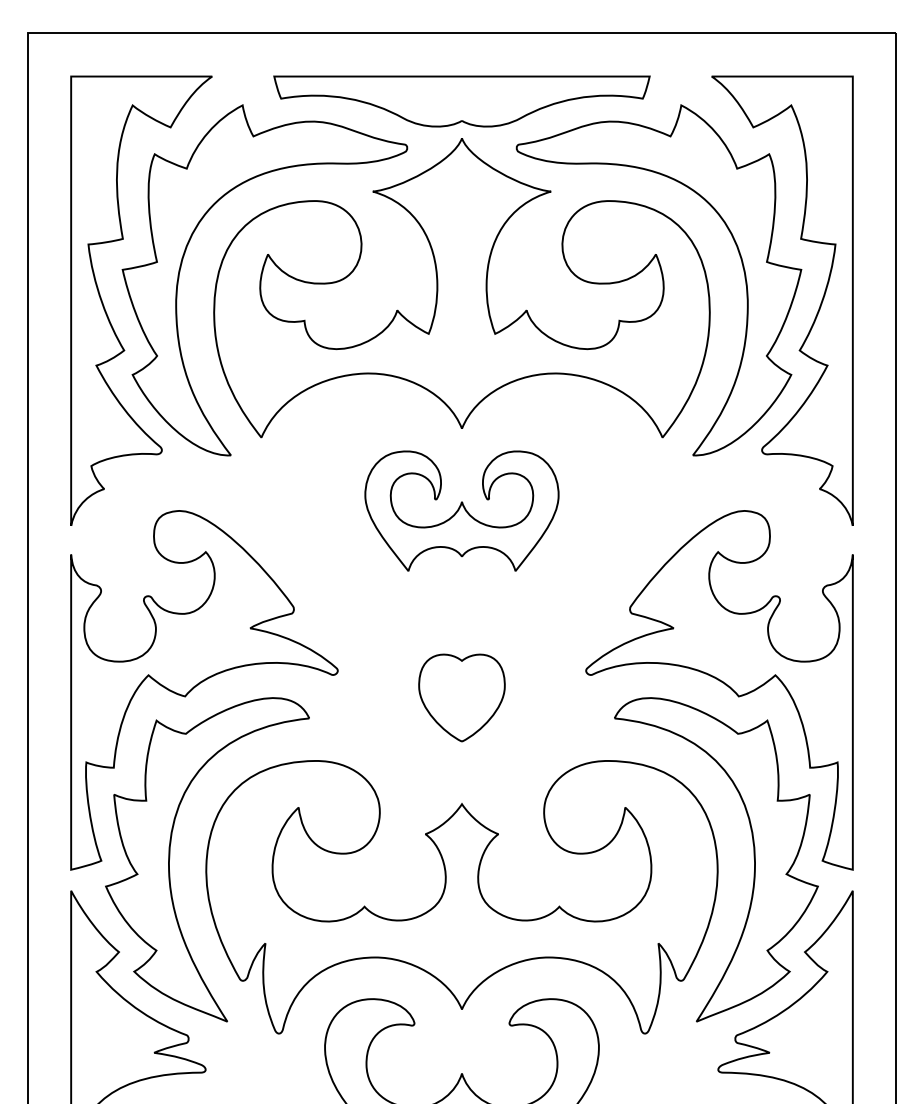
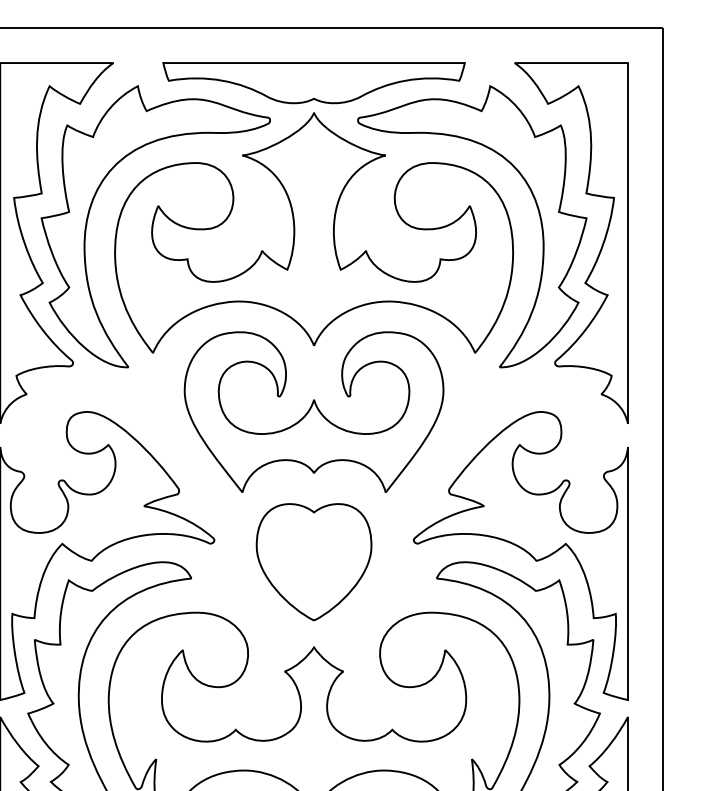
part: (461, 510) -> (313, 411), size x1.67
part: (461, 697) -> (313, 561), size x1.67

